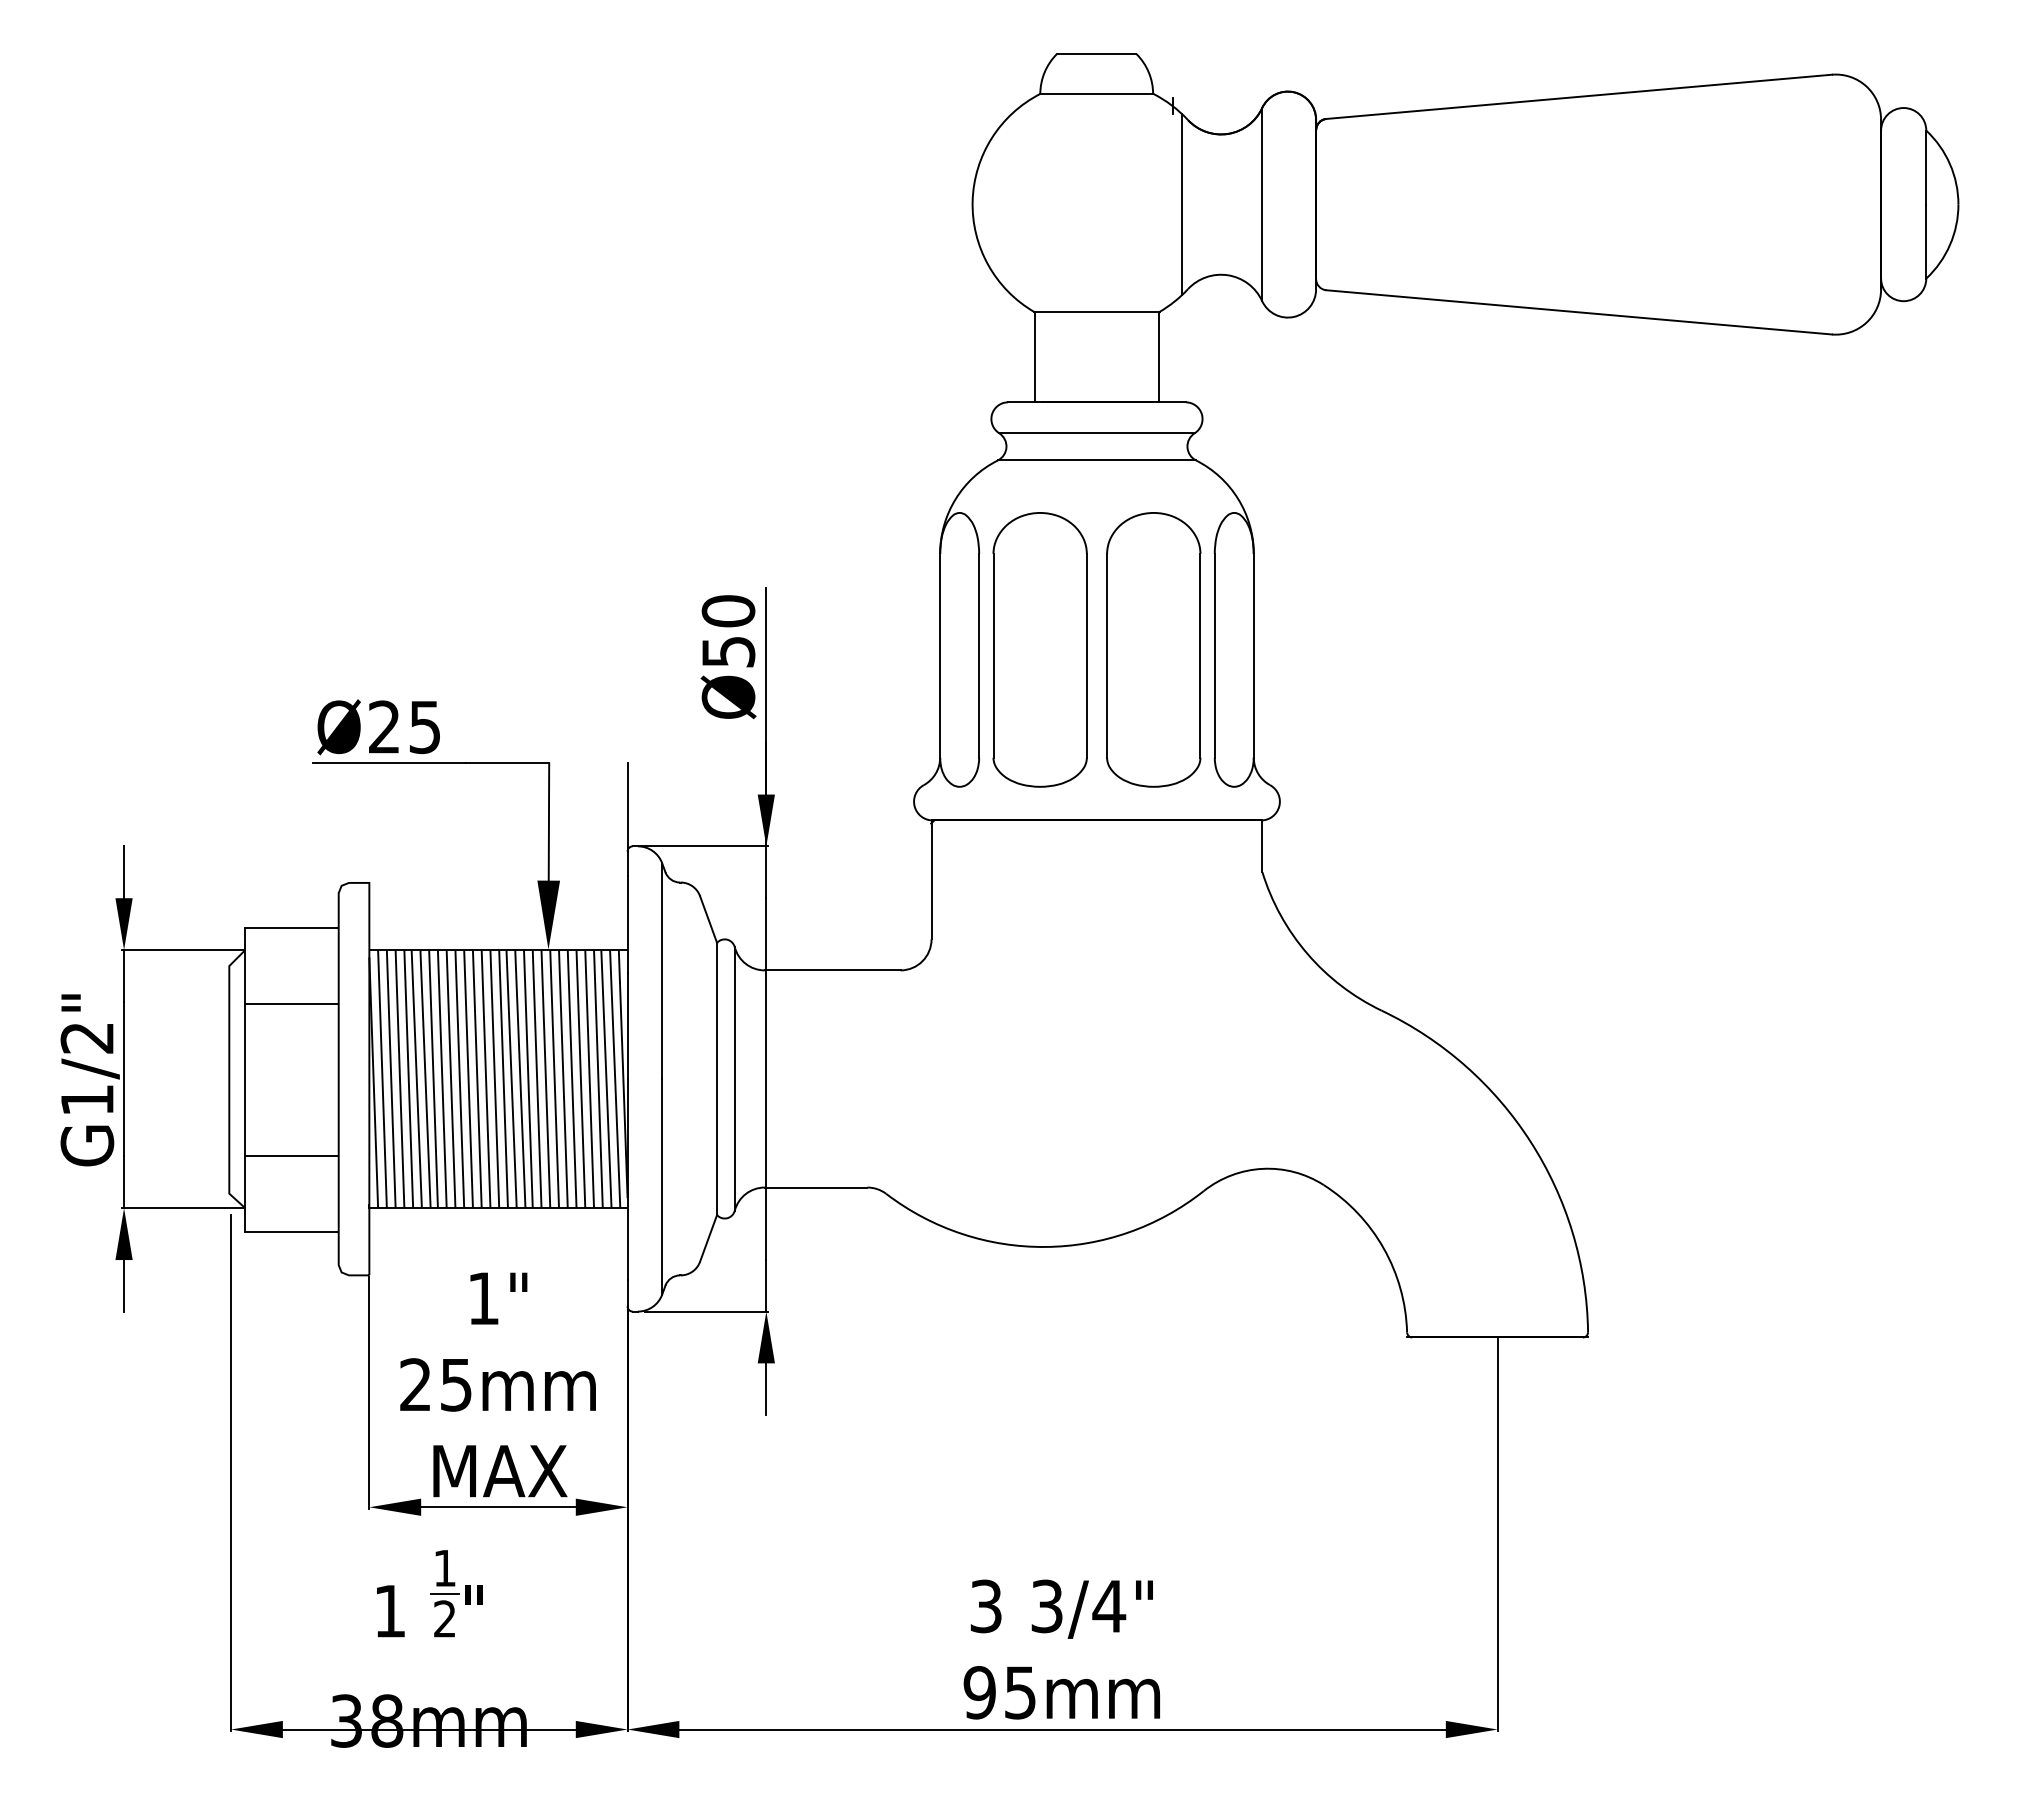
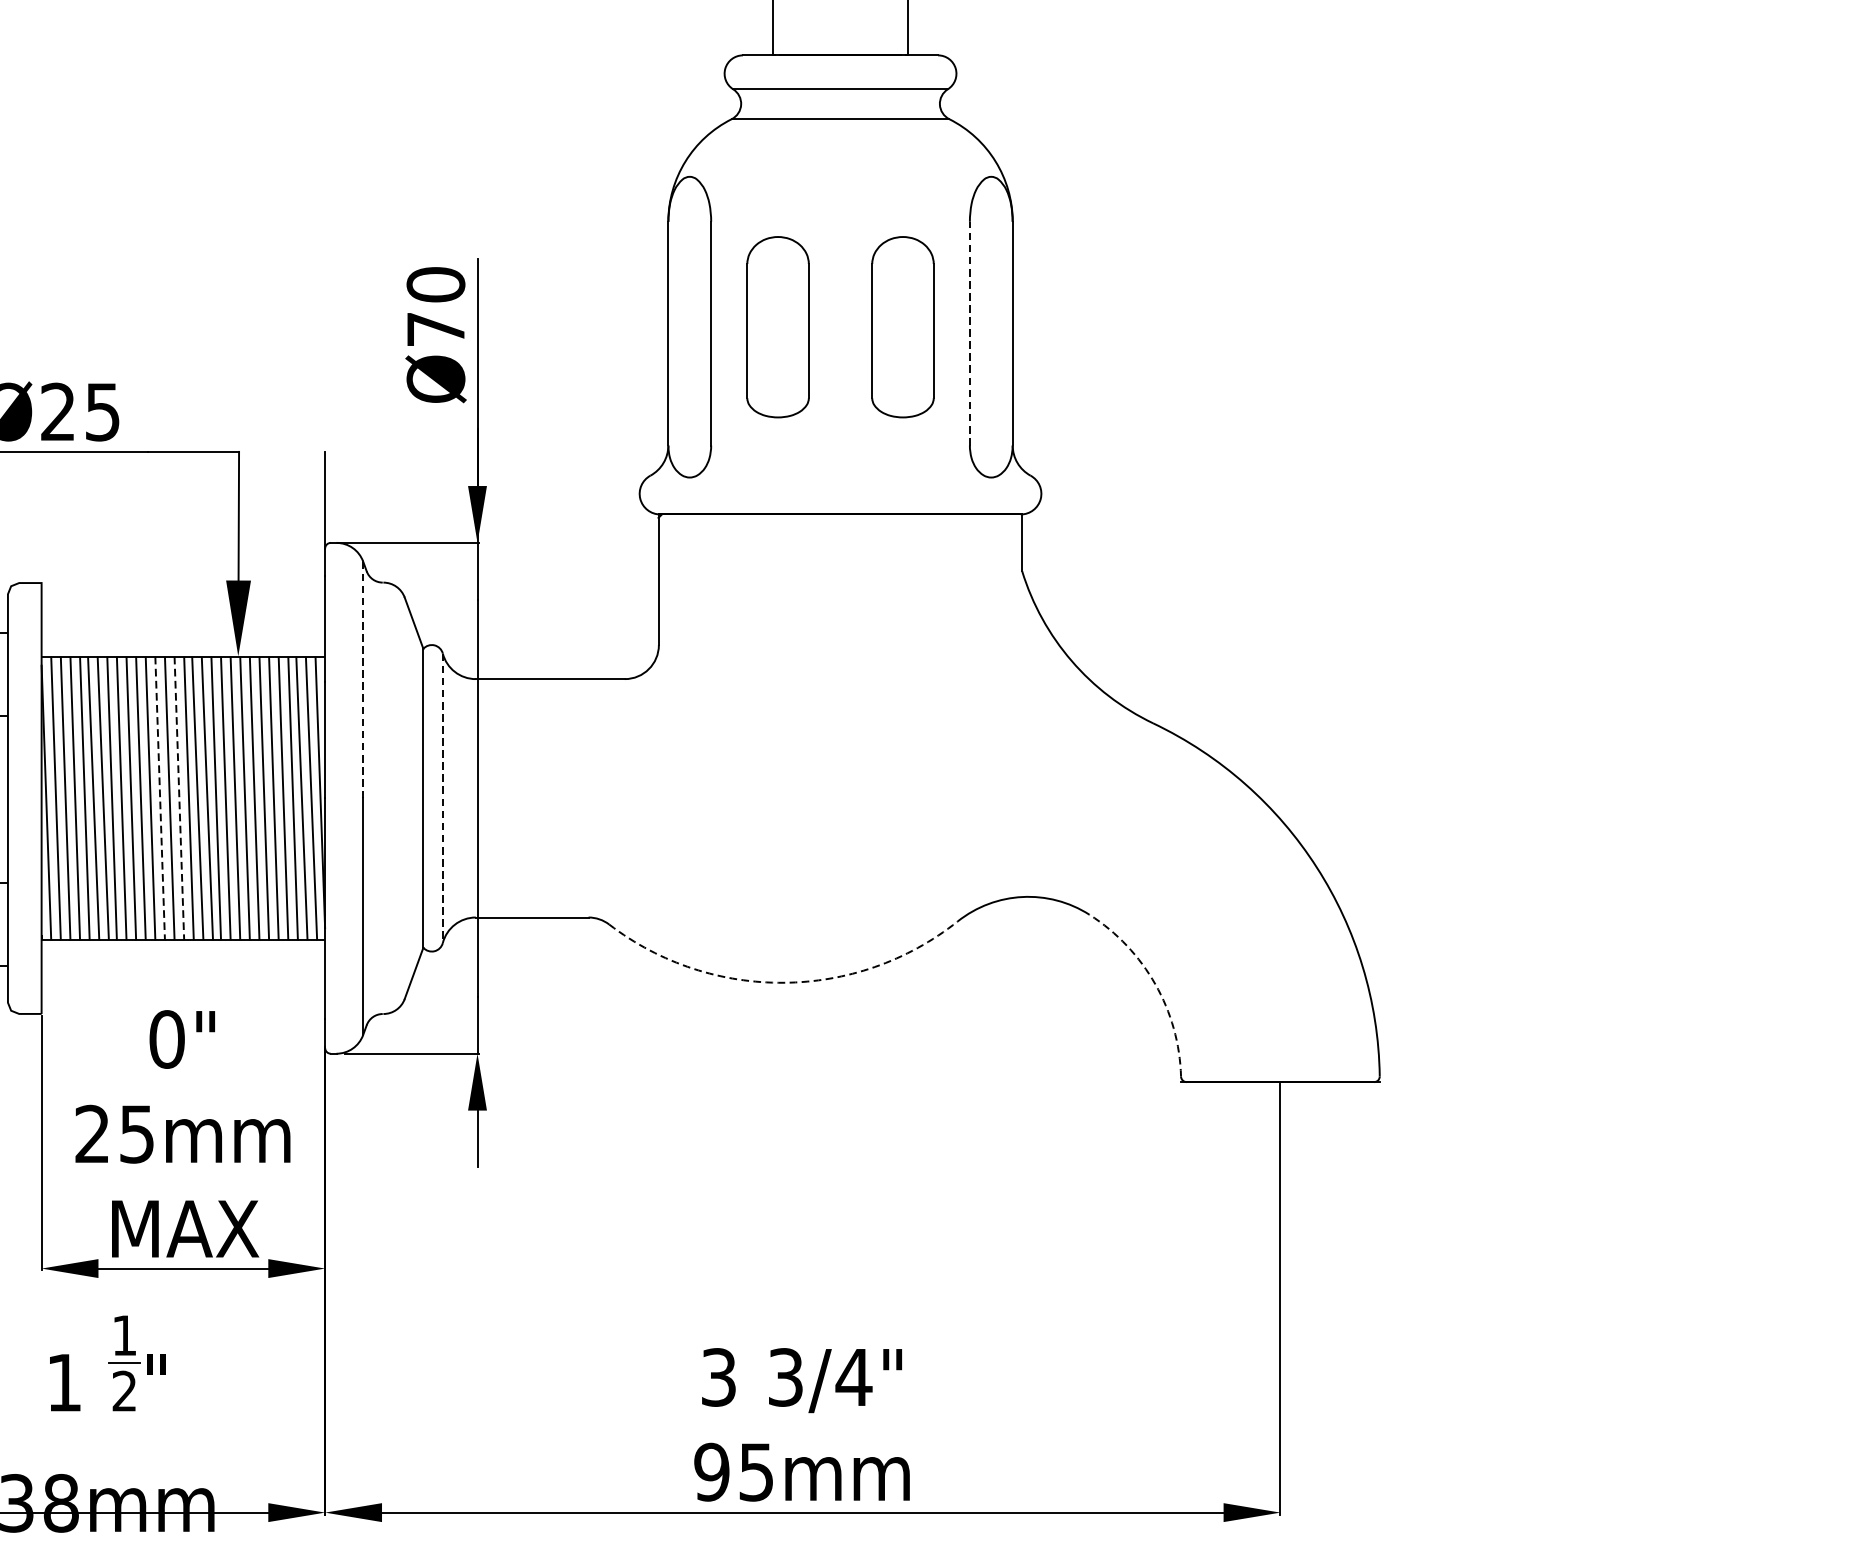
part: (1039, 649) -> (777, 326), size x0.6
part: (1153, 649) -> (902, 326), size x0.6
text: (728, 652) -> (435, 330), Ø50 -> Ø70
line: (1214, 655) -> (969, 333), solid -> dashed
line: (662, 971) -> (363, 680), solid -> dashed
line: (734, 1078) -> (442, 797), solid -> dashed
line: (477, 1079) -> (160, 798), solid -> dashed
line: (494, 1079) -> (179, 798), solid -> dashed
arc: (1045, 1246) -> (784, 982), solid -> dashed
arc: (1383, 1248) -> (1155, 984), solid -> dashed
text: (483, 1298) -> (166, 1039), 1" -> 0"

